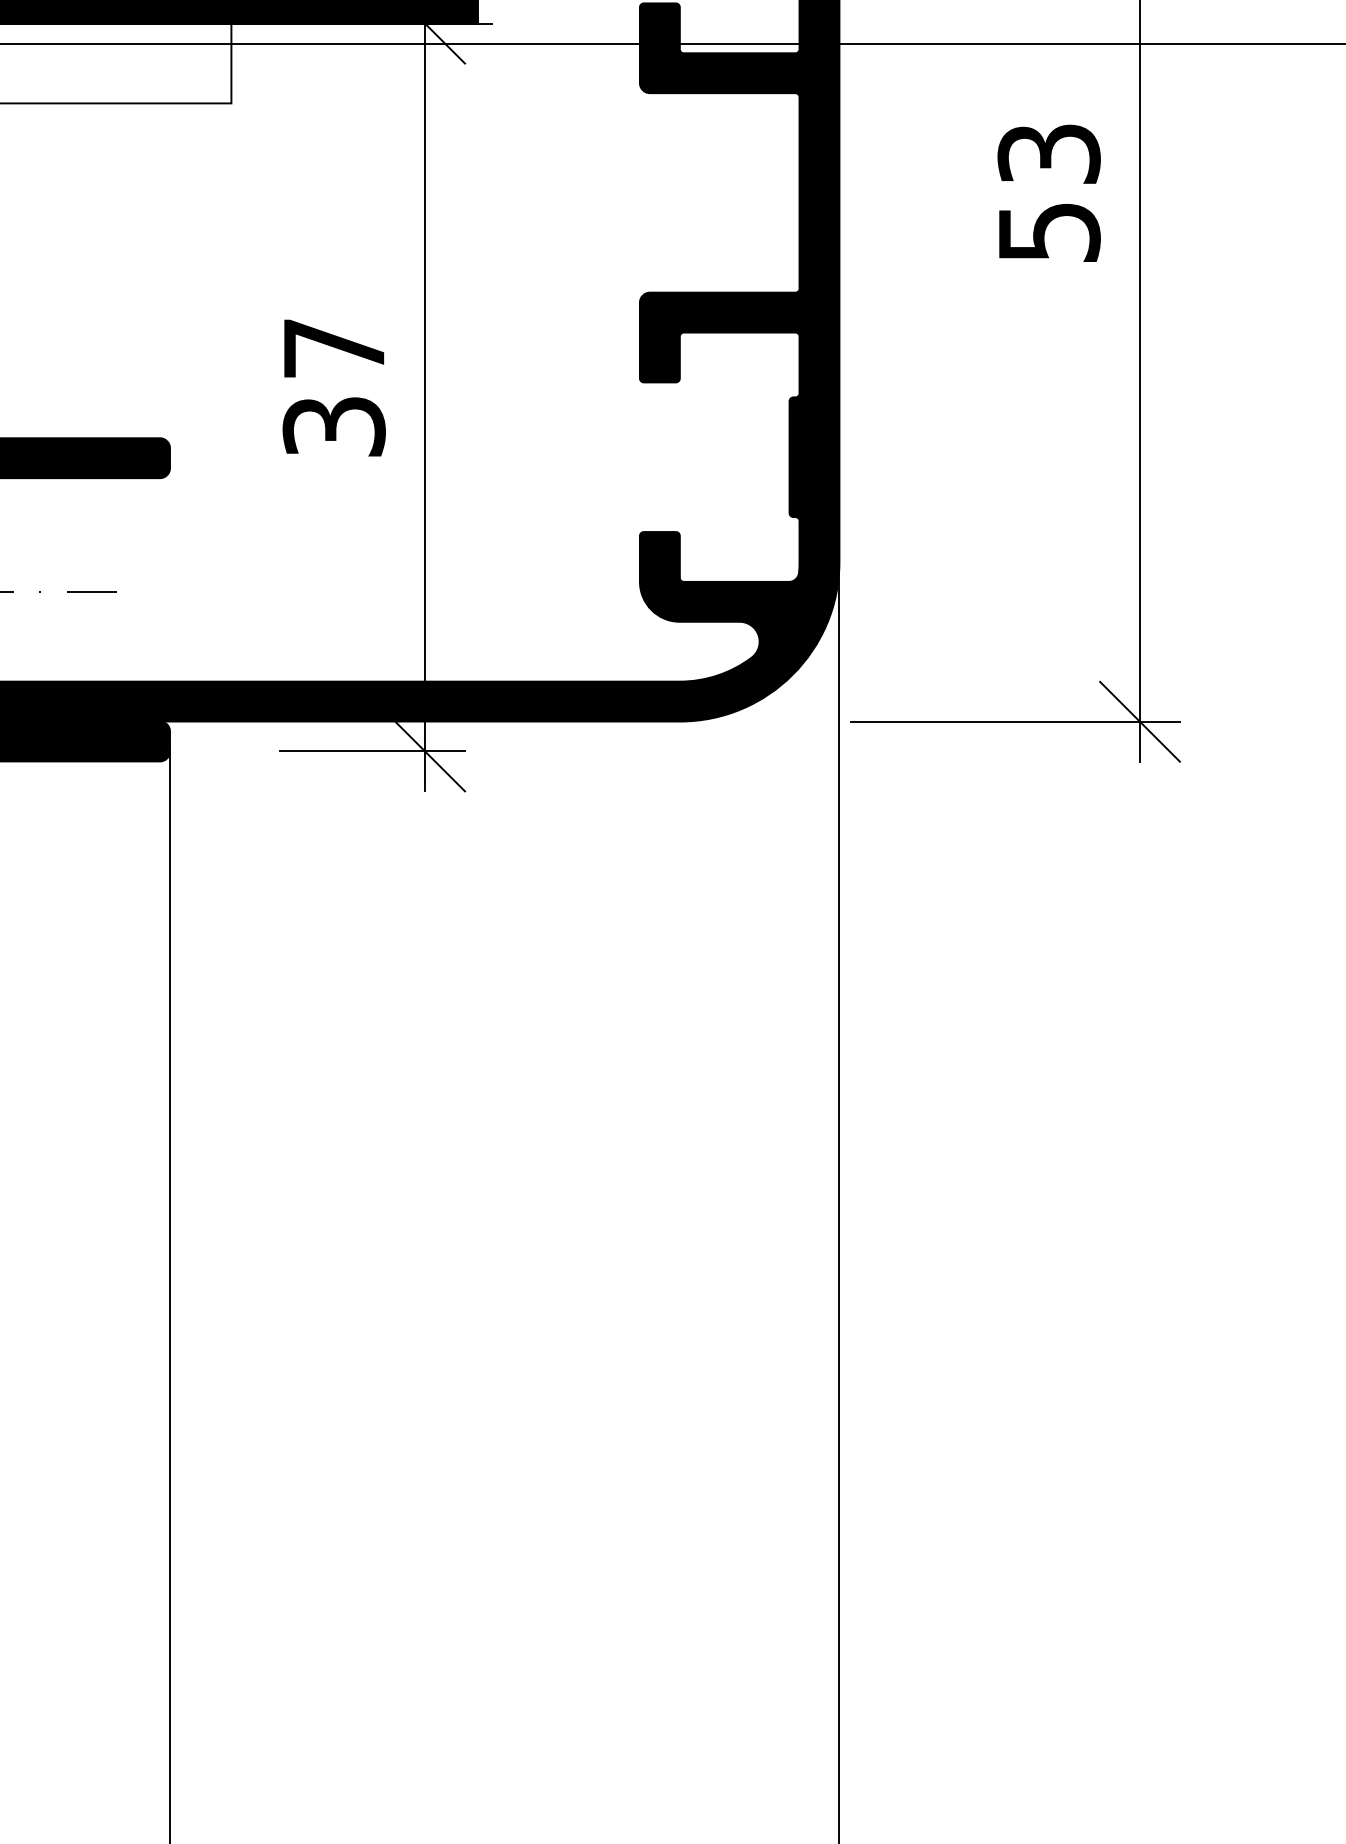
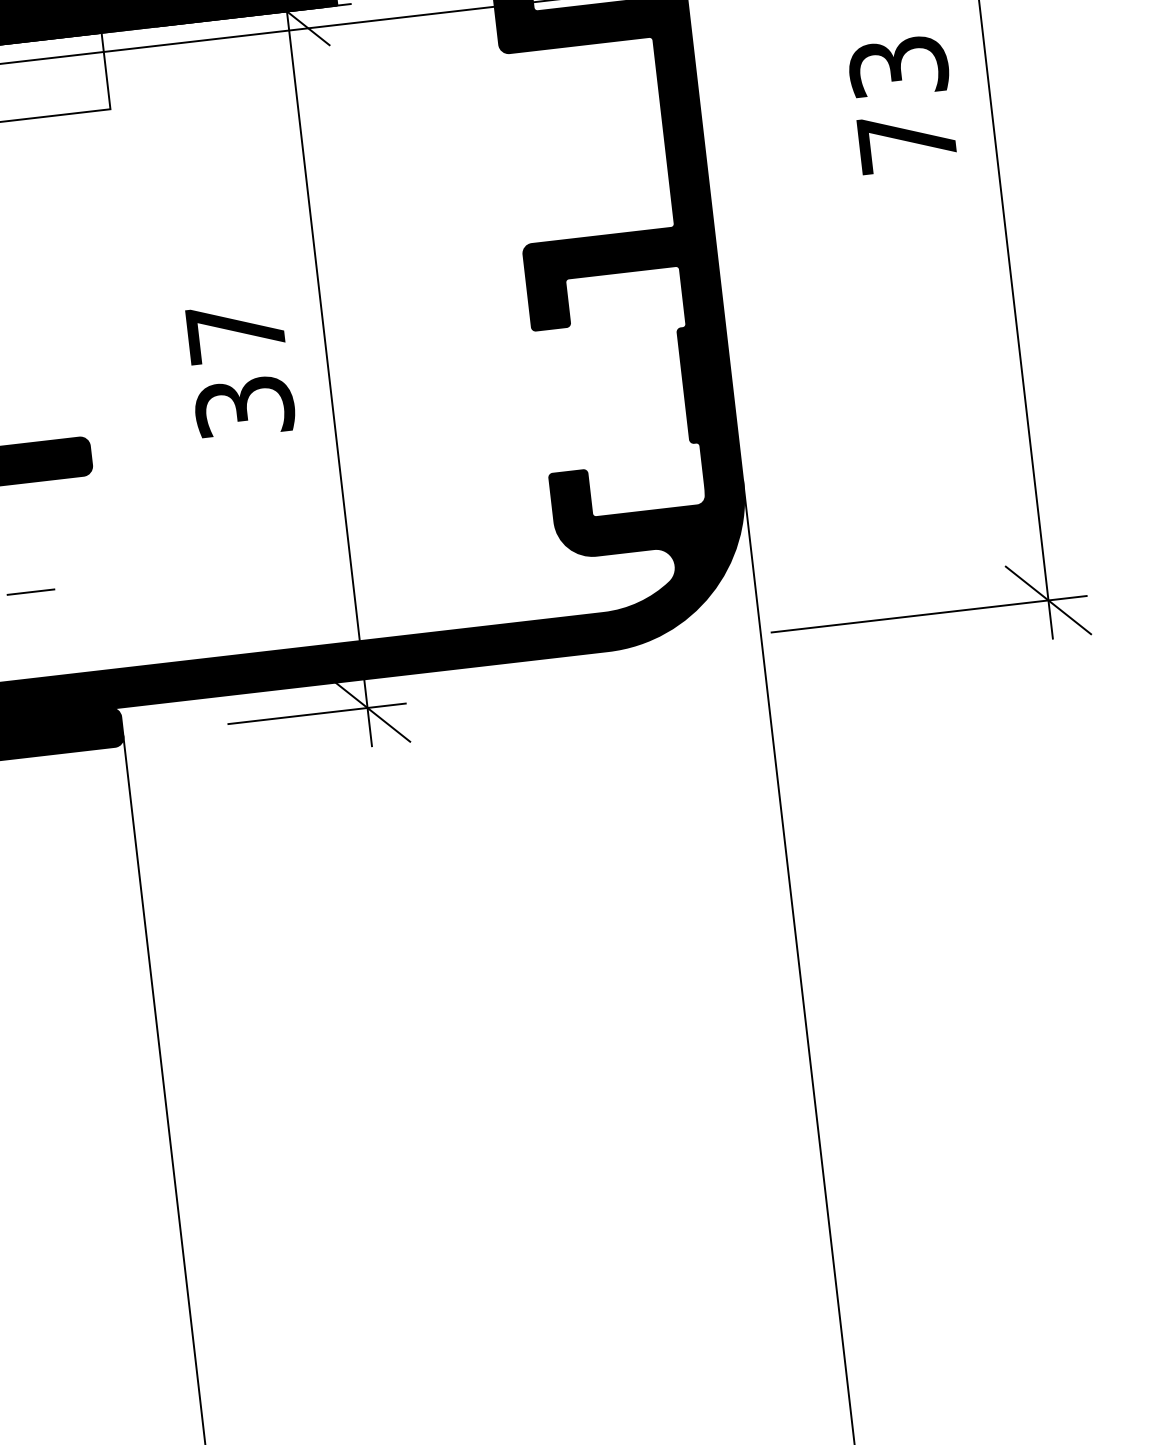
text: (1049, 232) -> (907, 142), 53 -> 73

